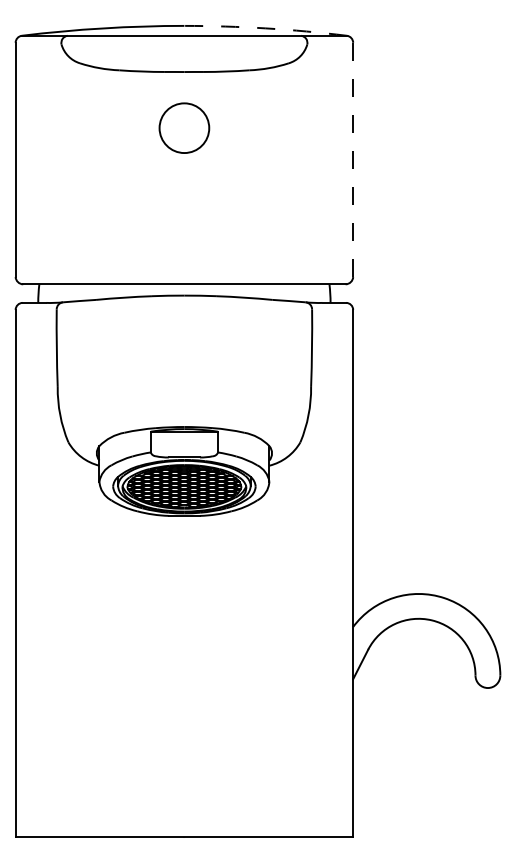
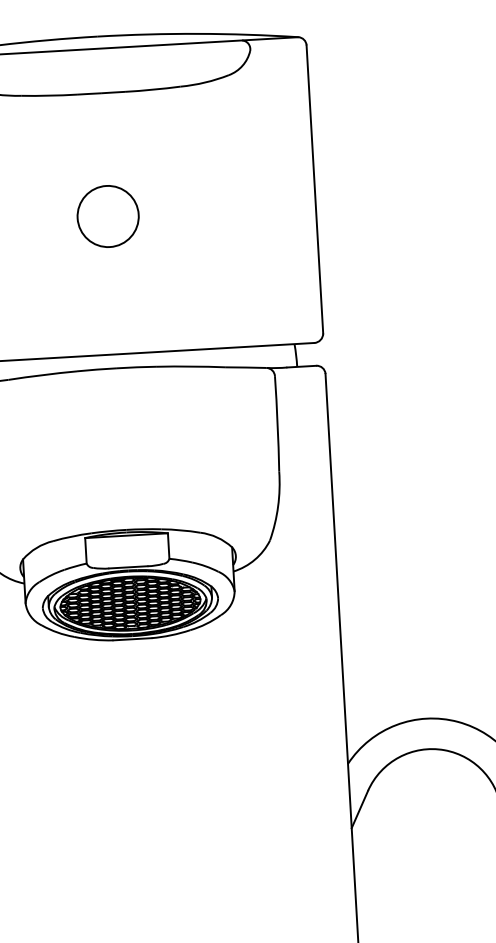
arc: (265, 28) -> (197, 34), dashed -> solid
circle: (184, 127) -> (108, 215), moved
line: (353, 160) -> (315, 190), dashed -> solid

